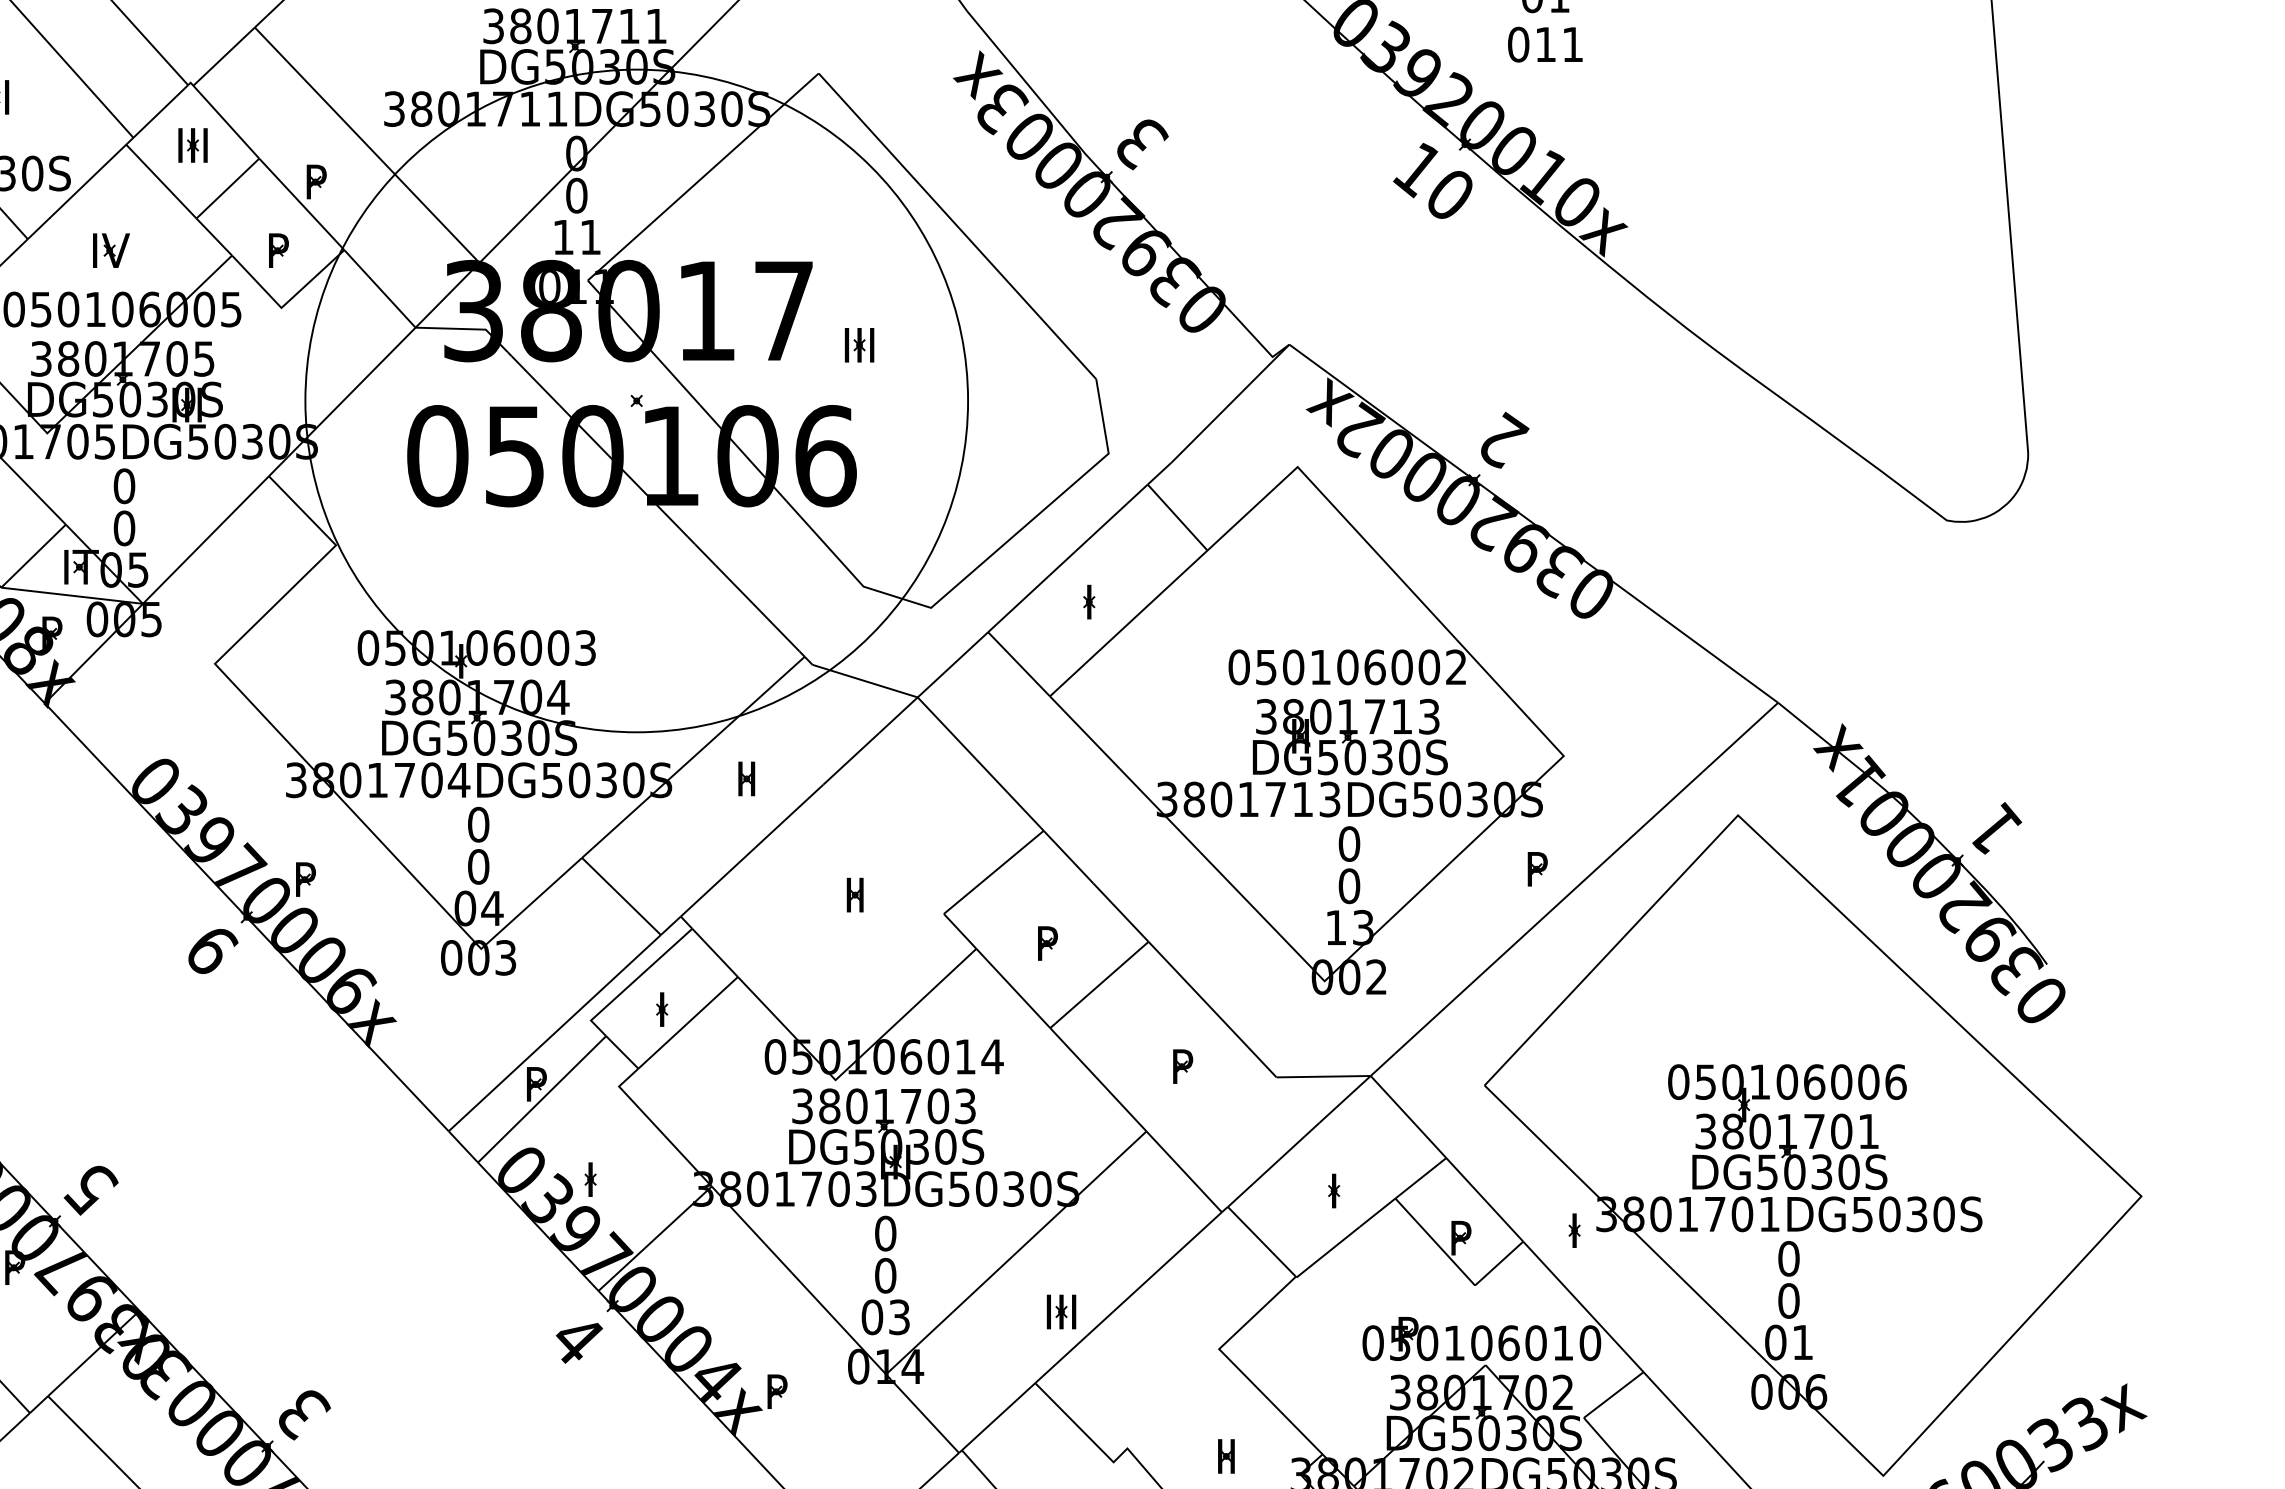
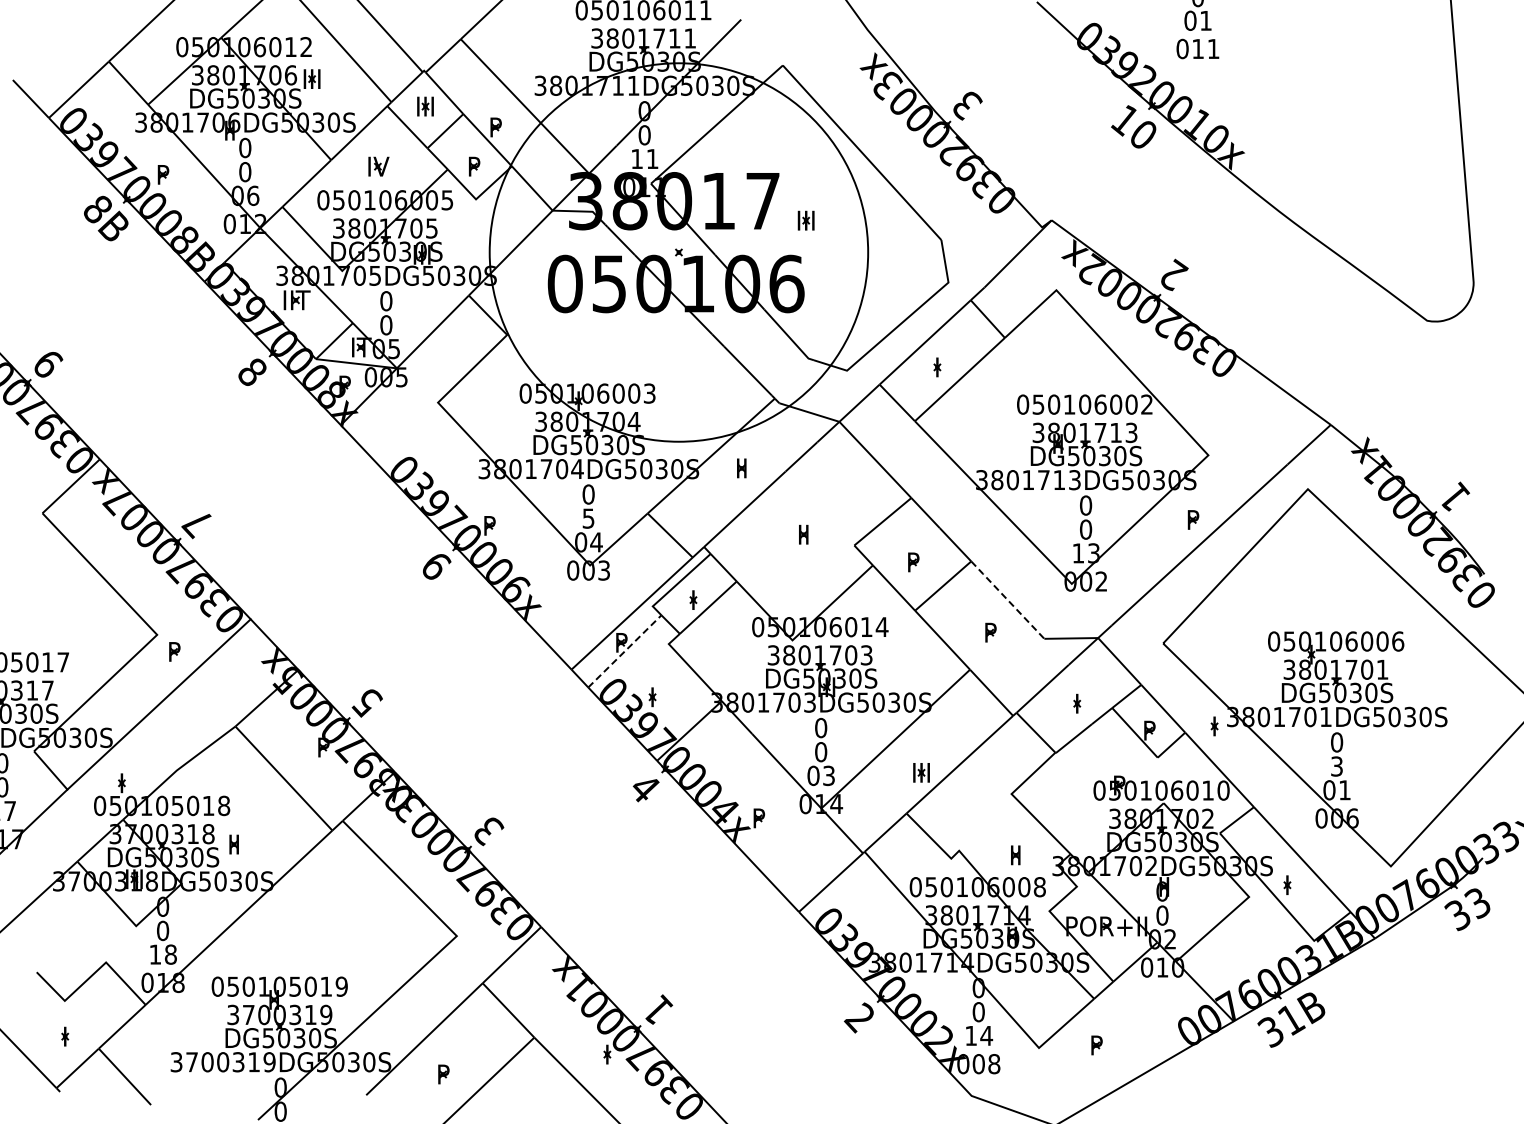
text: (478, 866) -> (588, 518), 0 -> 5
line: (1213, 1010) -> (1008, 600), solid -> dashed
line: (543, 1099) -> (625, 651), solid -> dashed
text: (1789, 1300) -> (1337, 766), 0 -> 3

